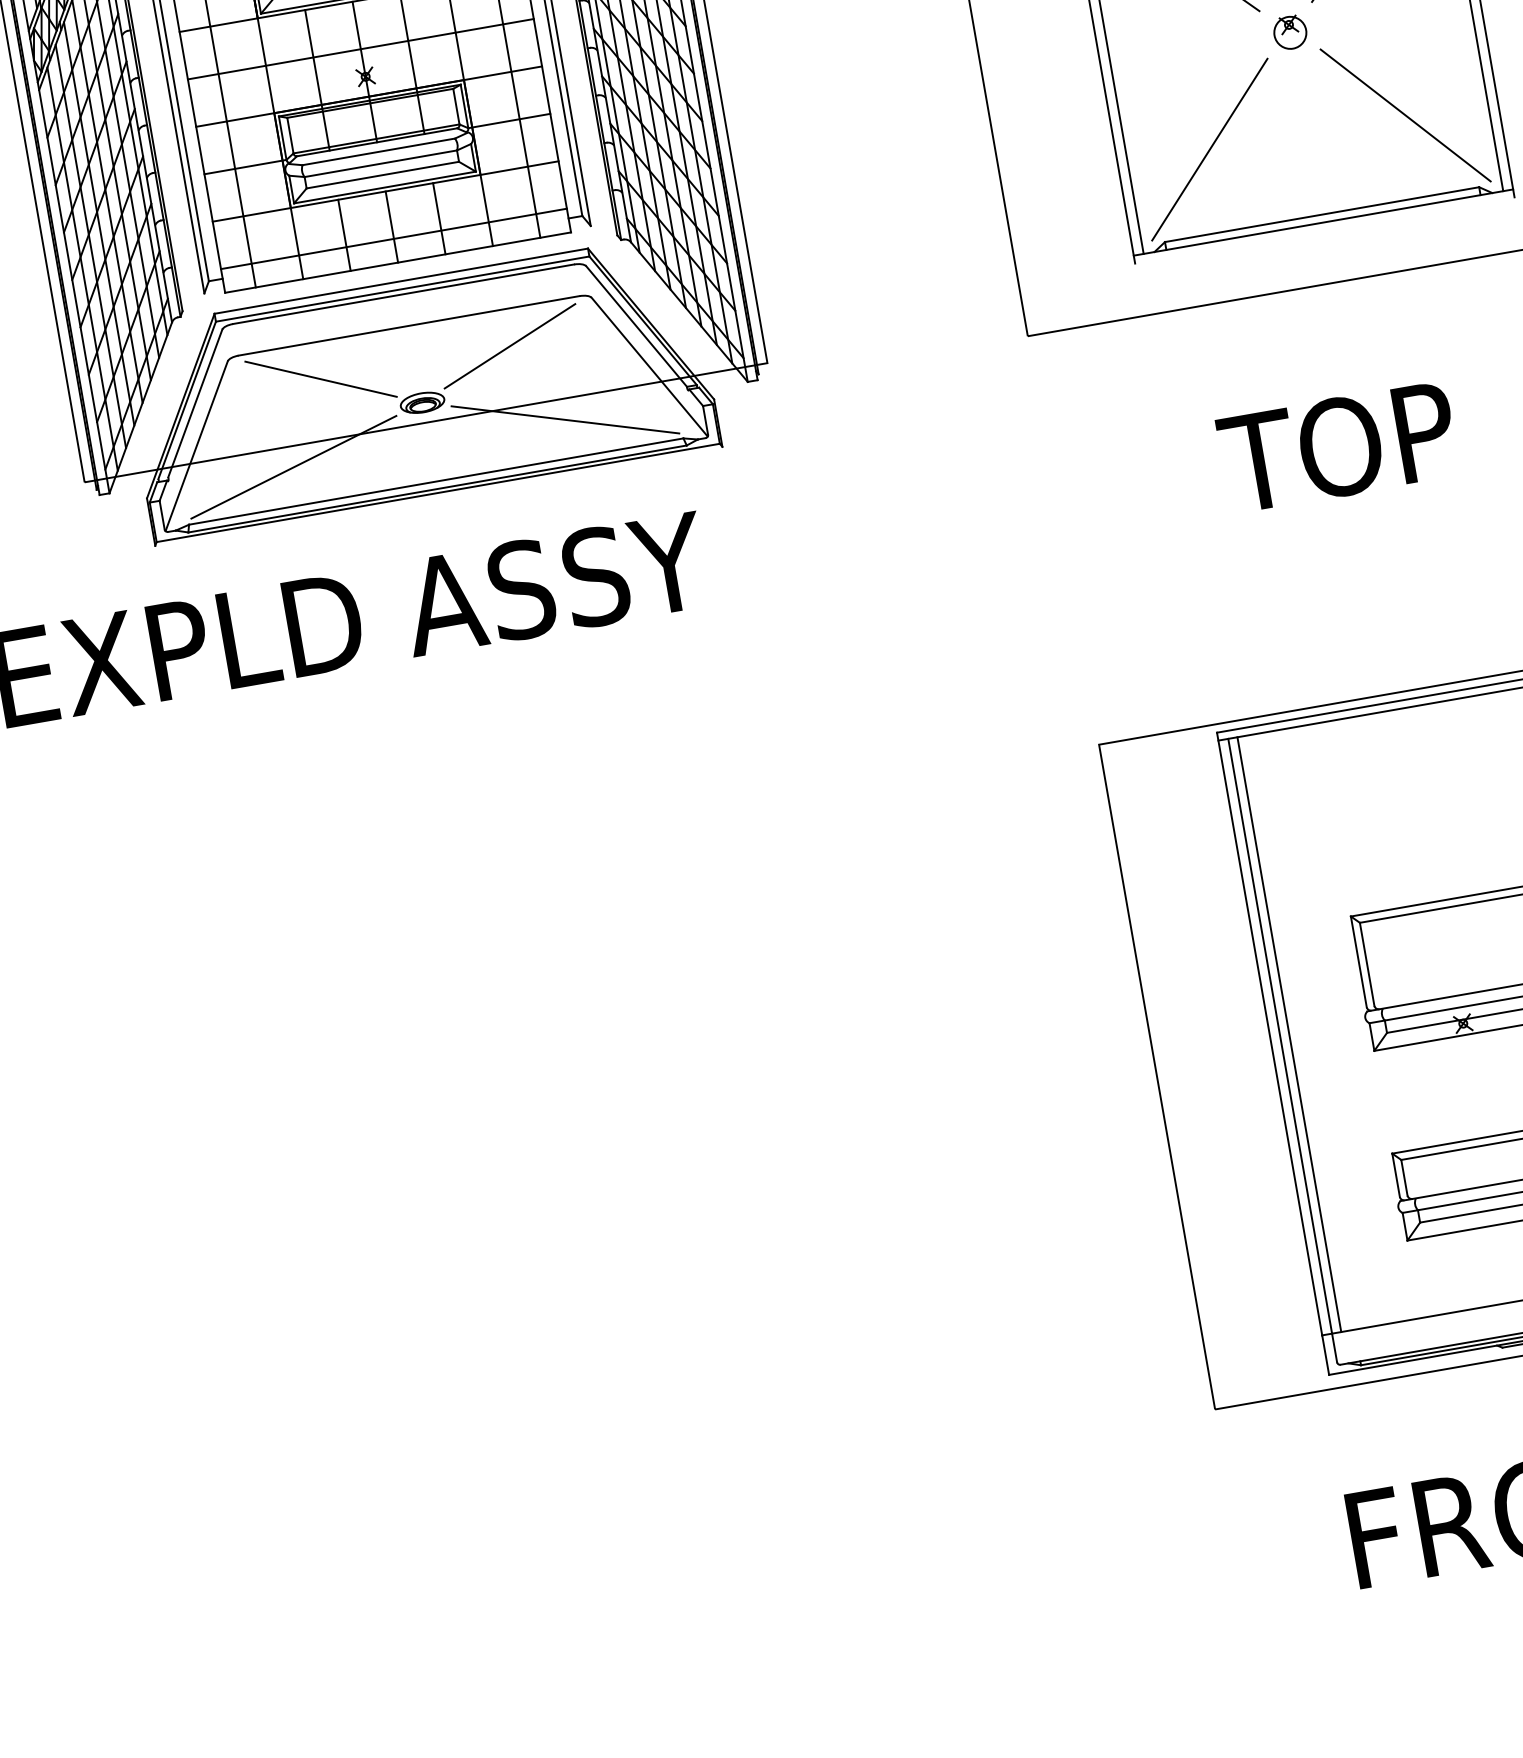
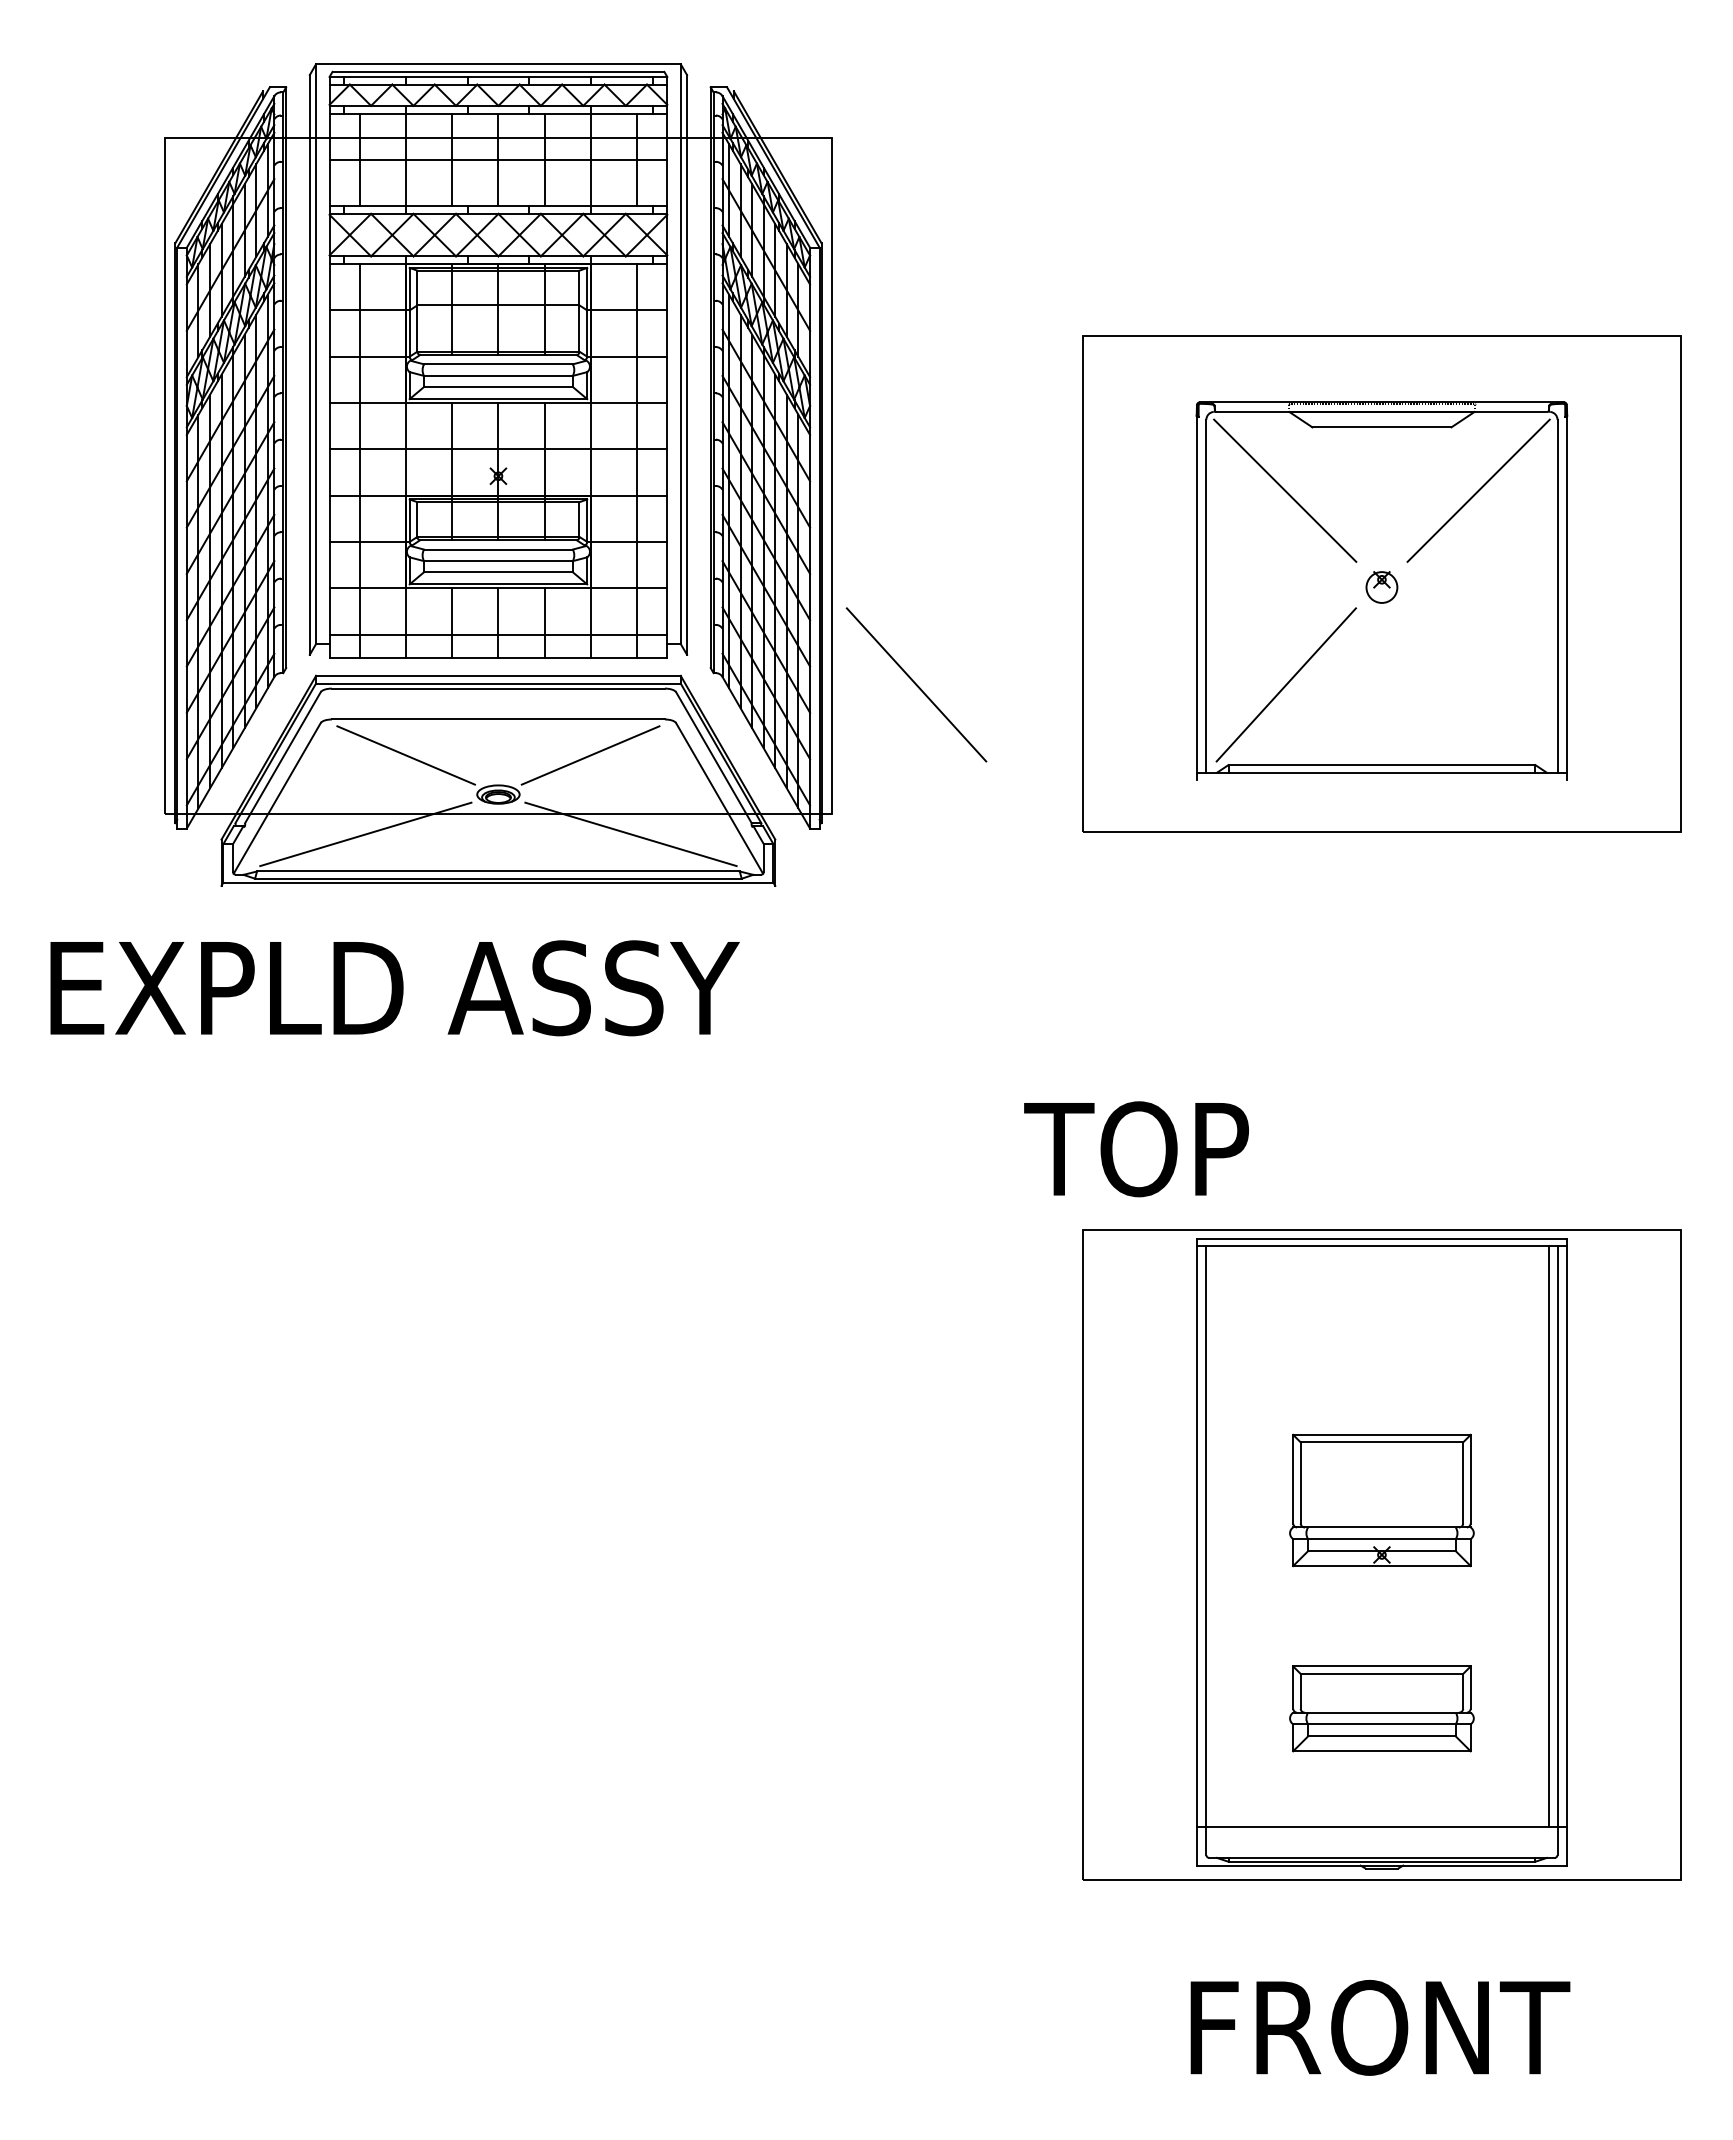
line: (1405, 115) -> (916, 684), moved
text: (1338, 447) -> (1136, 1149), moved
line: (1289, 1034) -> (1215, 1536), removed

